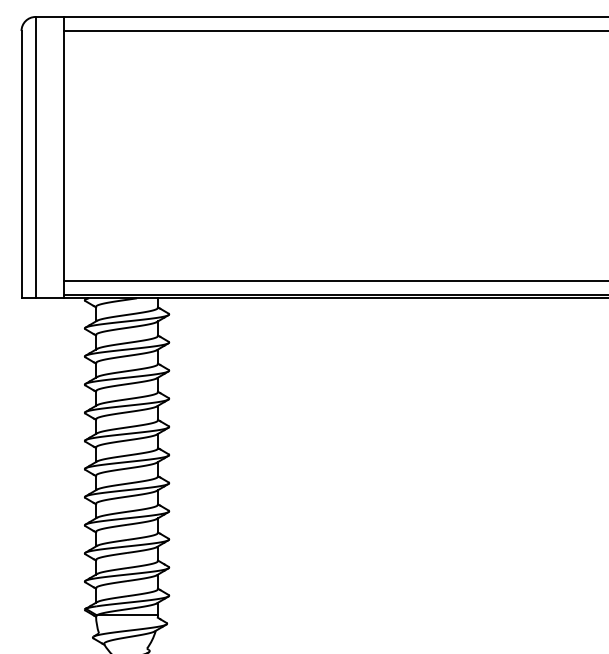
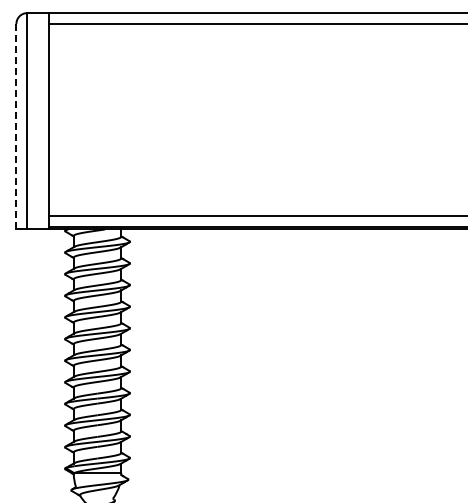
line: (21, 164) -> (16, 126), solid -> dashed

